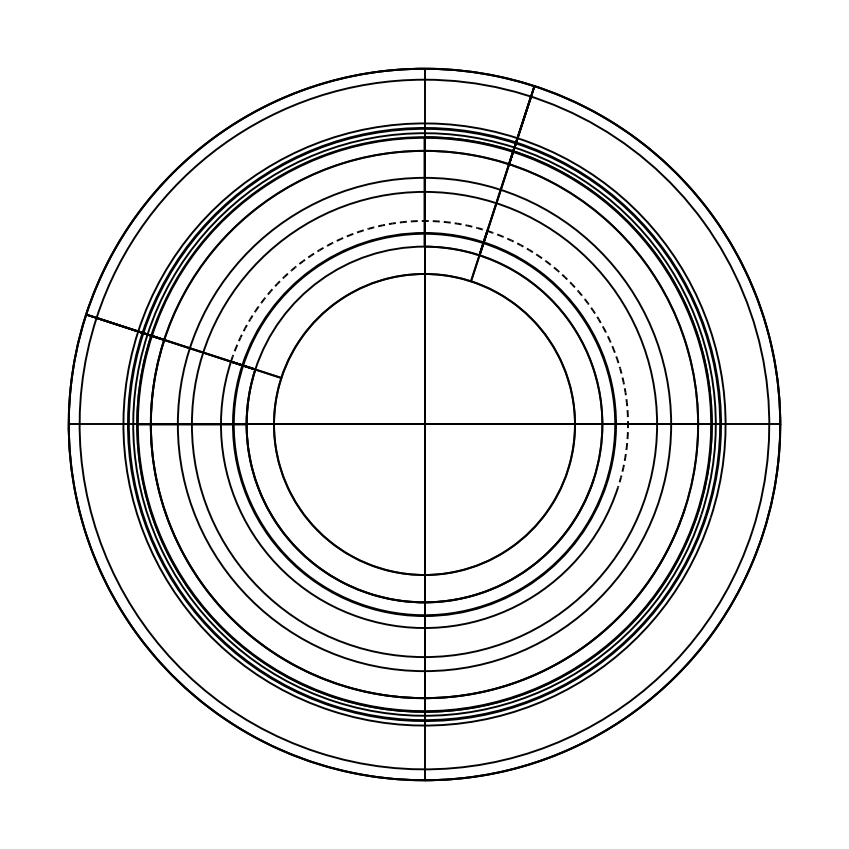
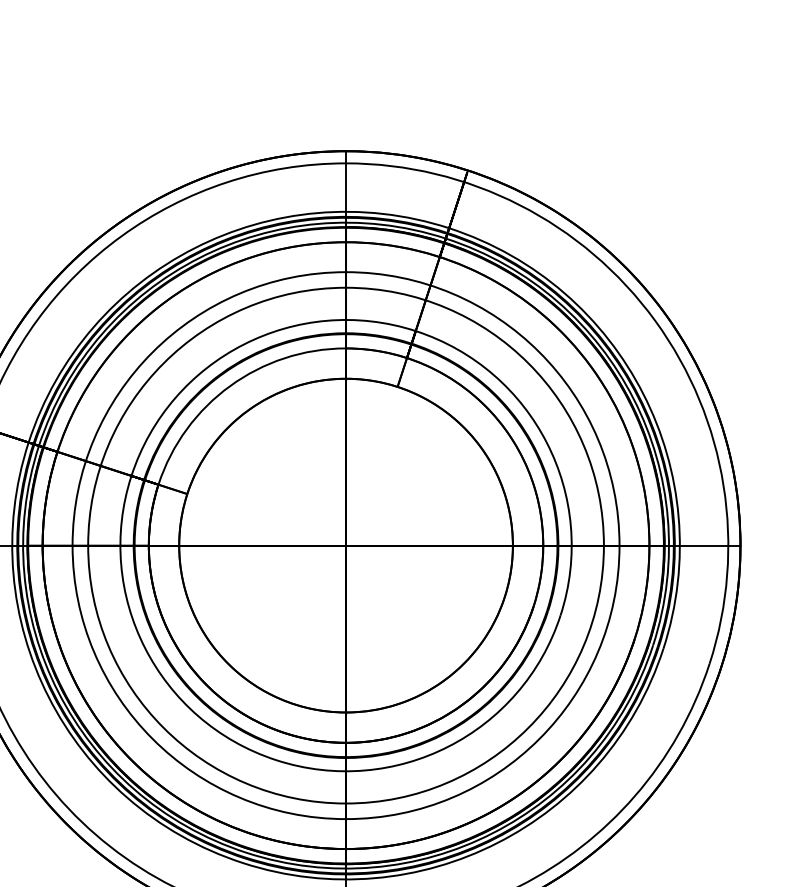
arc: (487, 230) -> (415, 330), dashed -> solid

